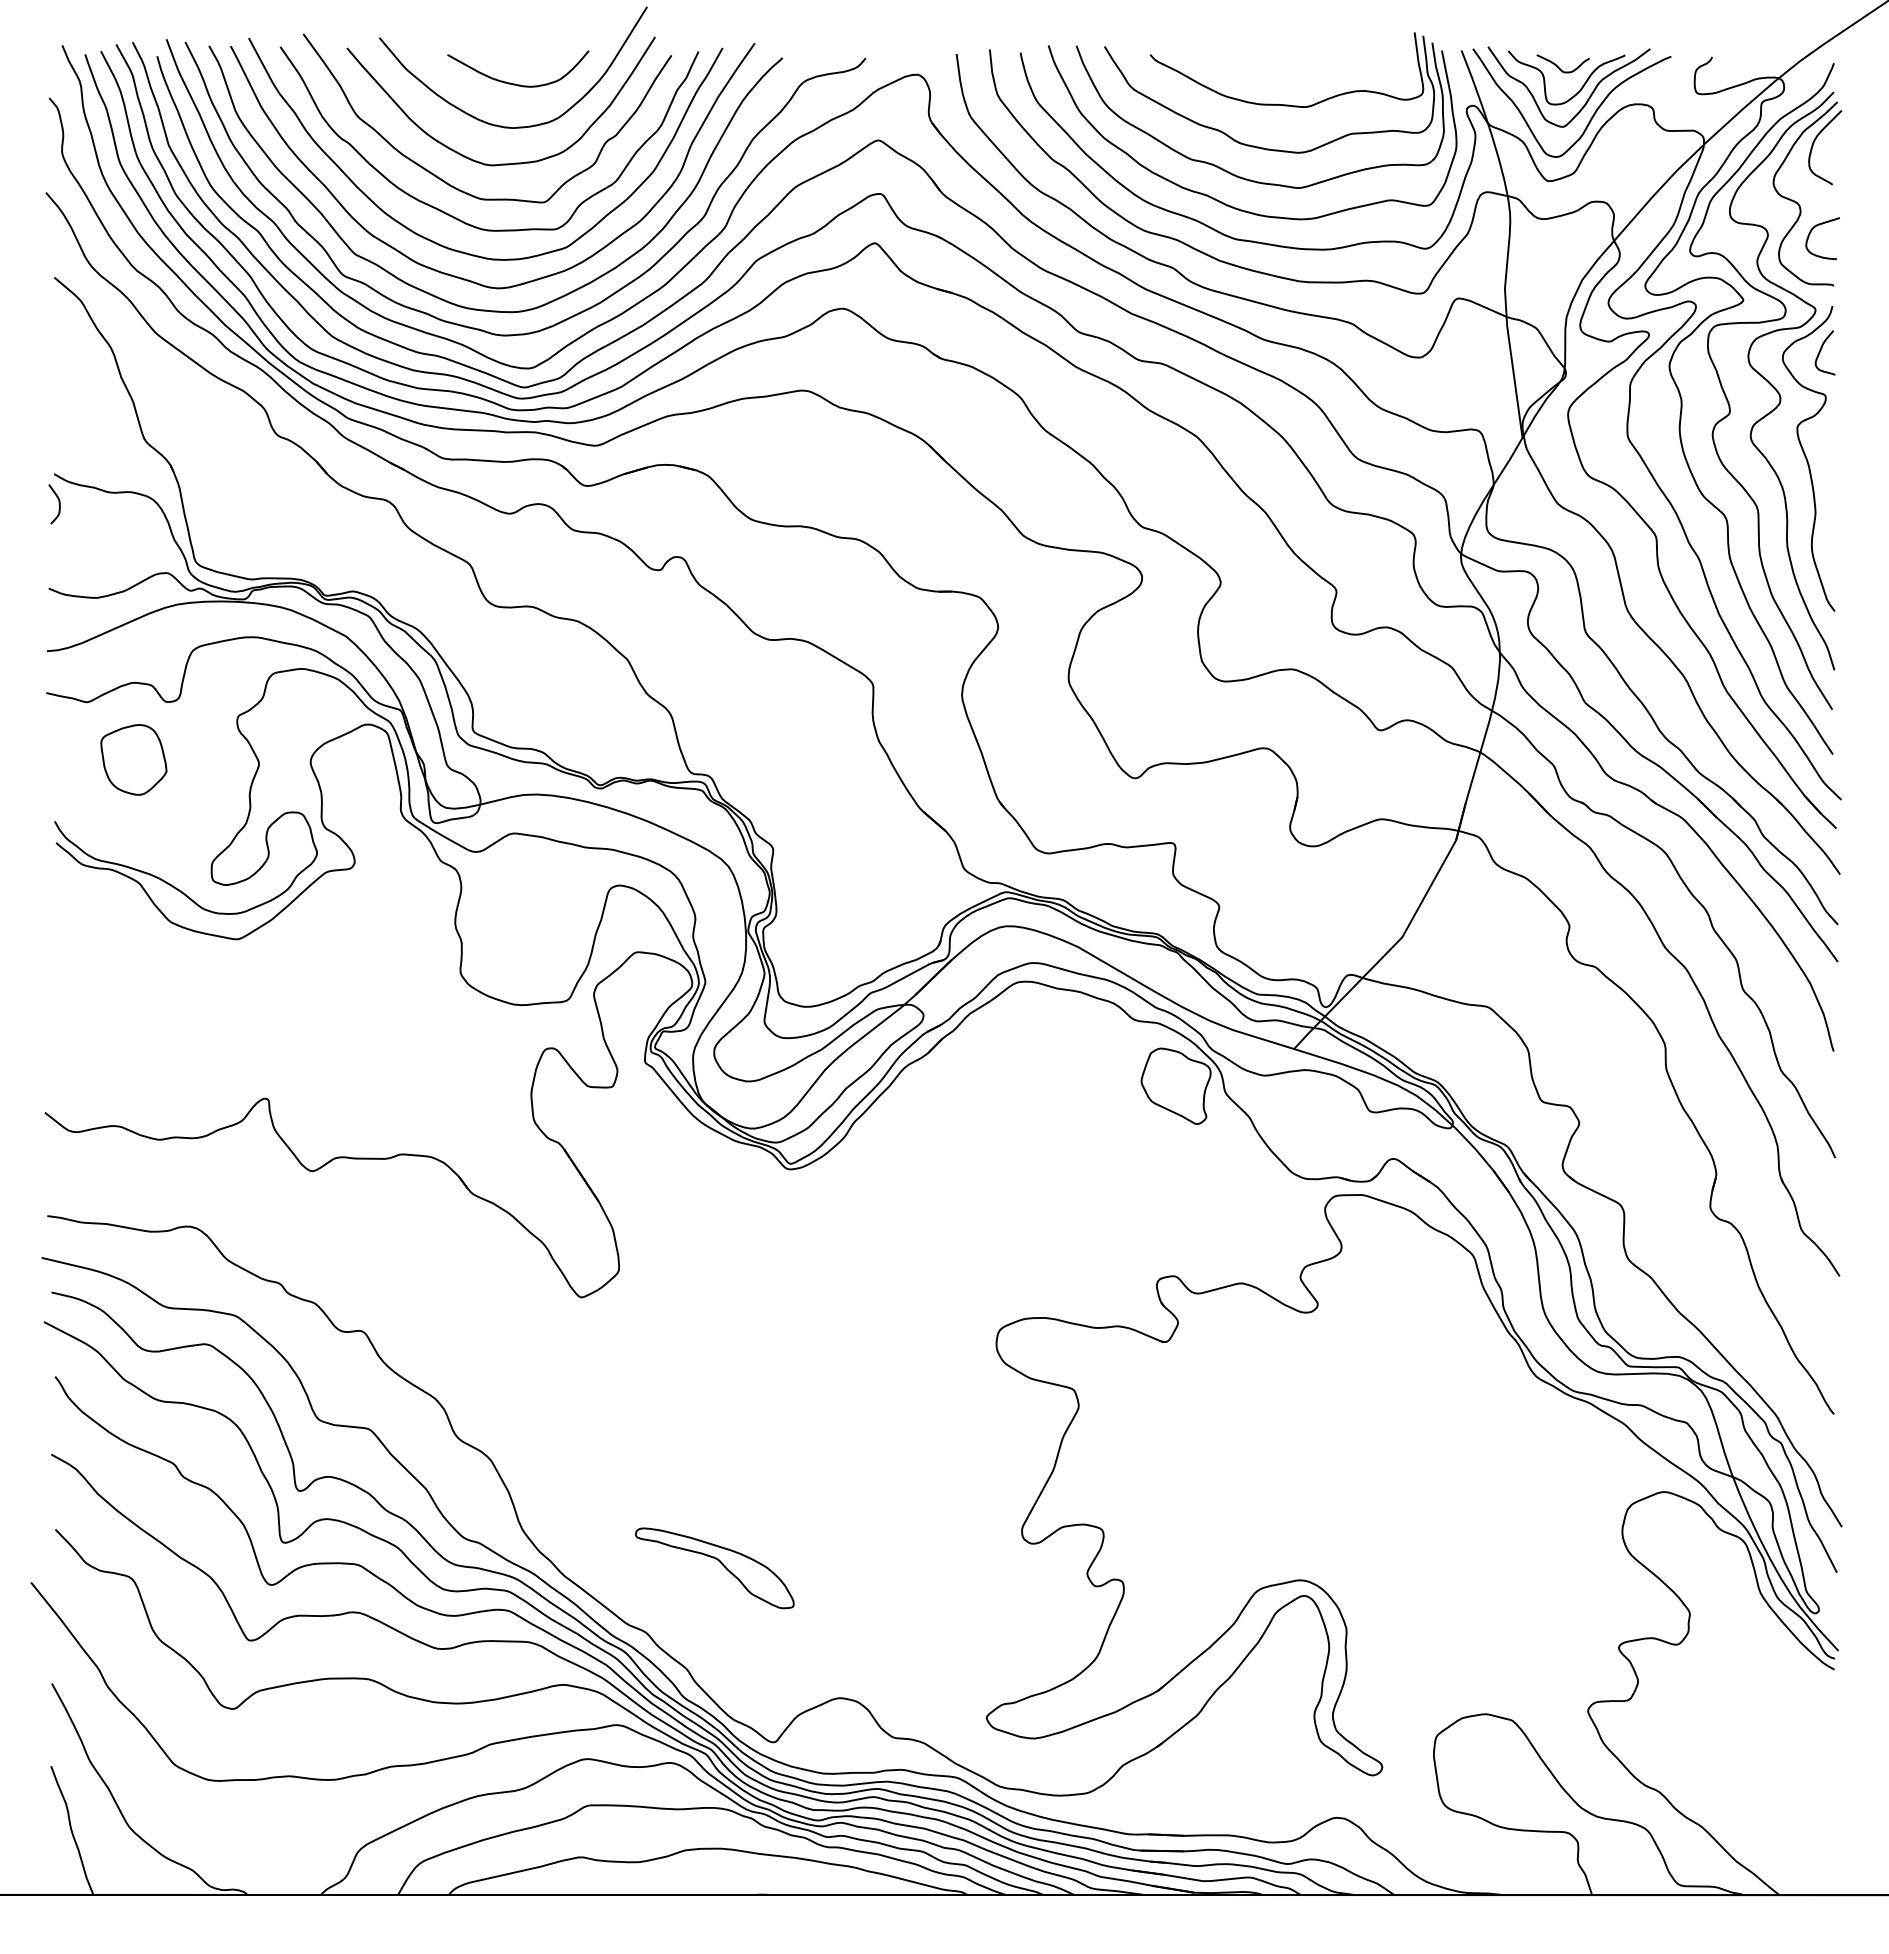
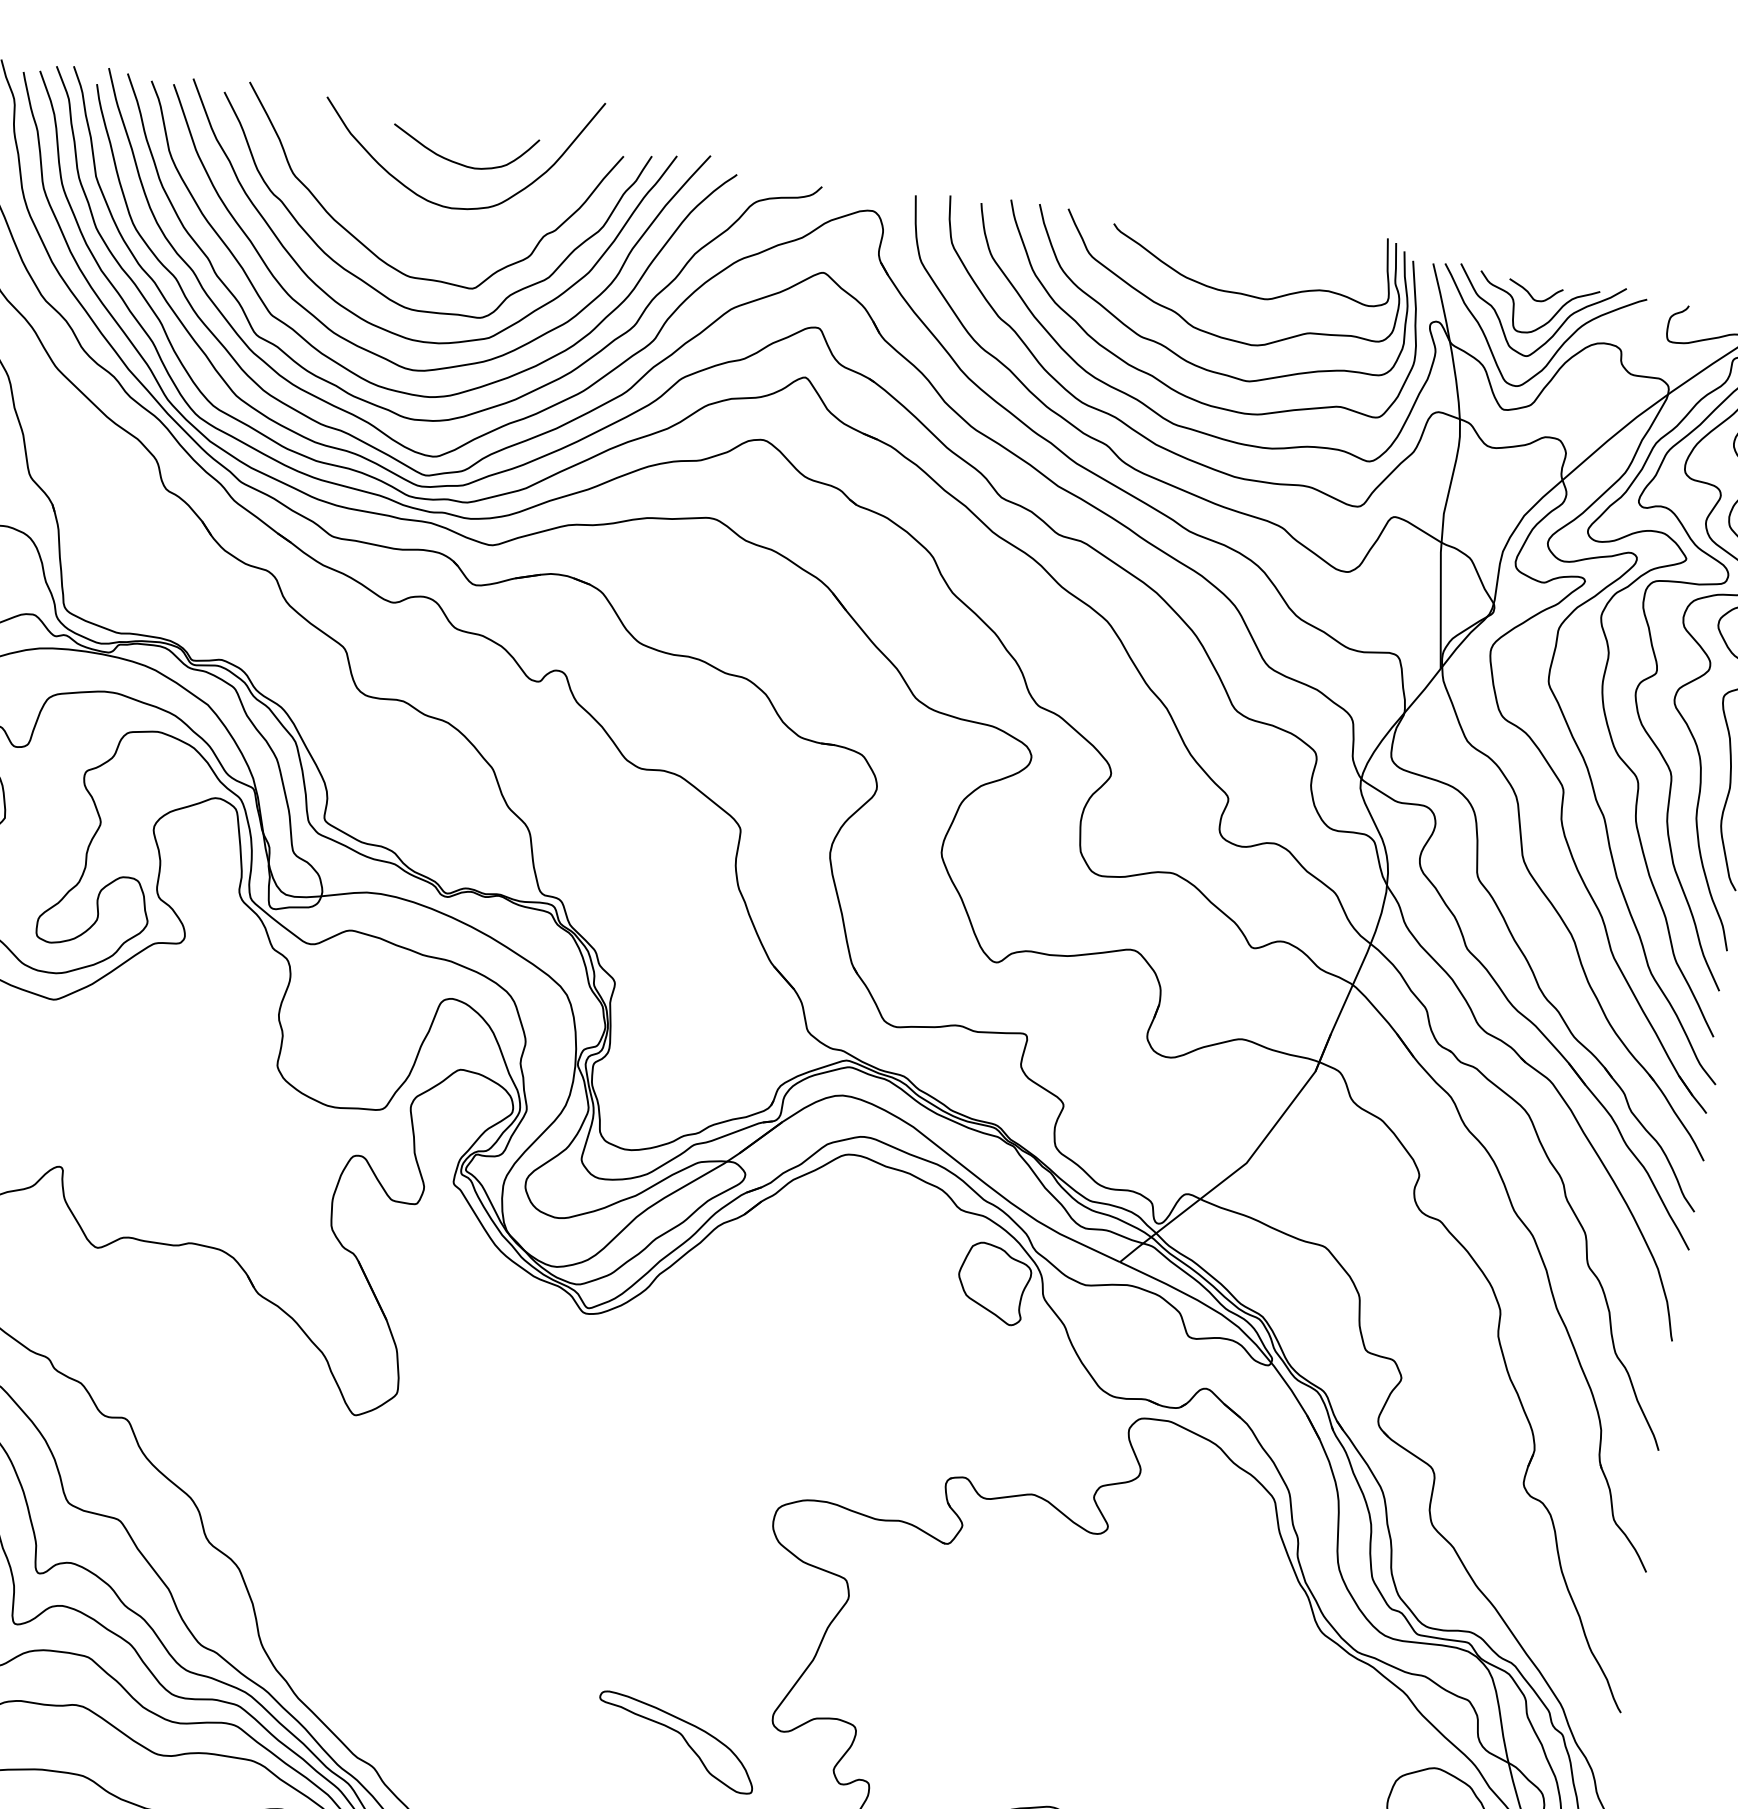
curve: (501, 163) -> (434, 242), removed
part: (719, 1562) -> (681, 1737), moved

